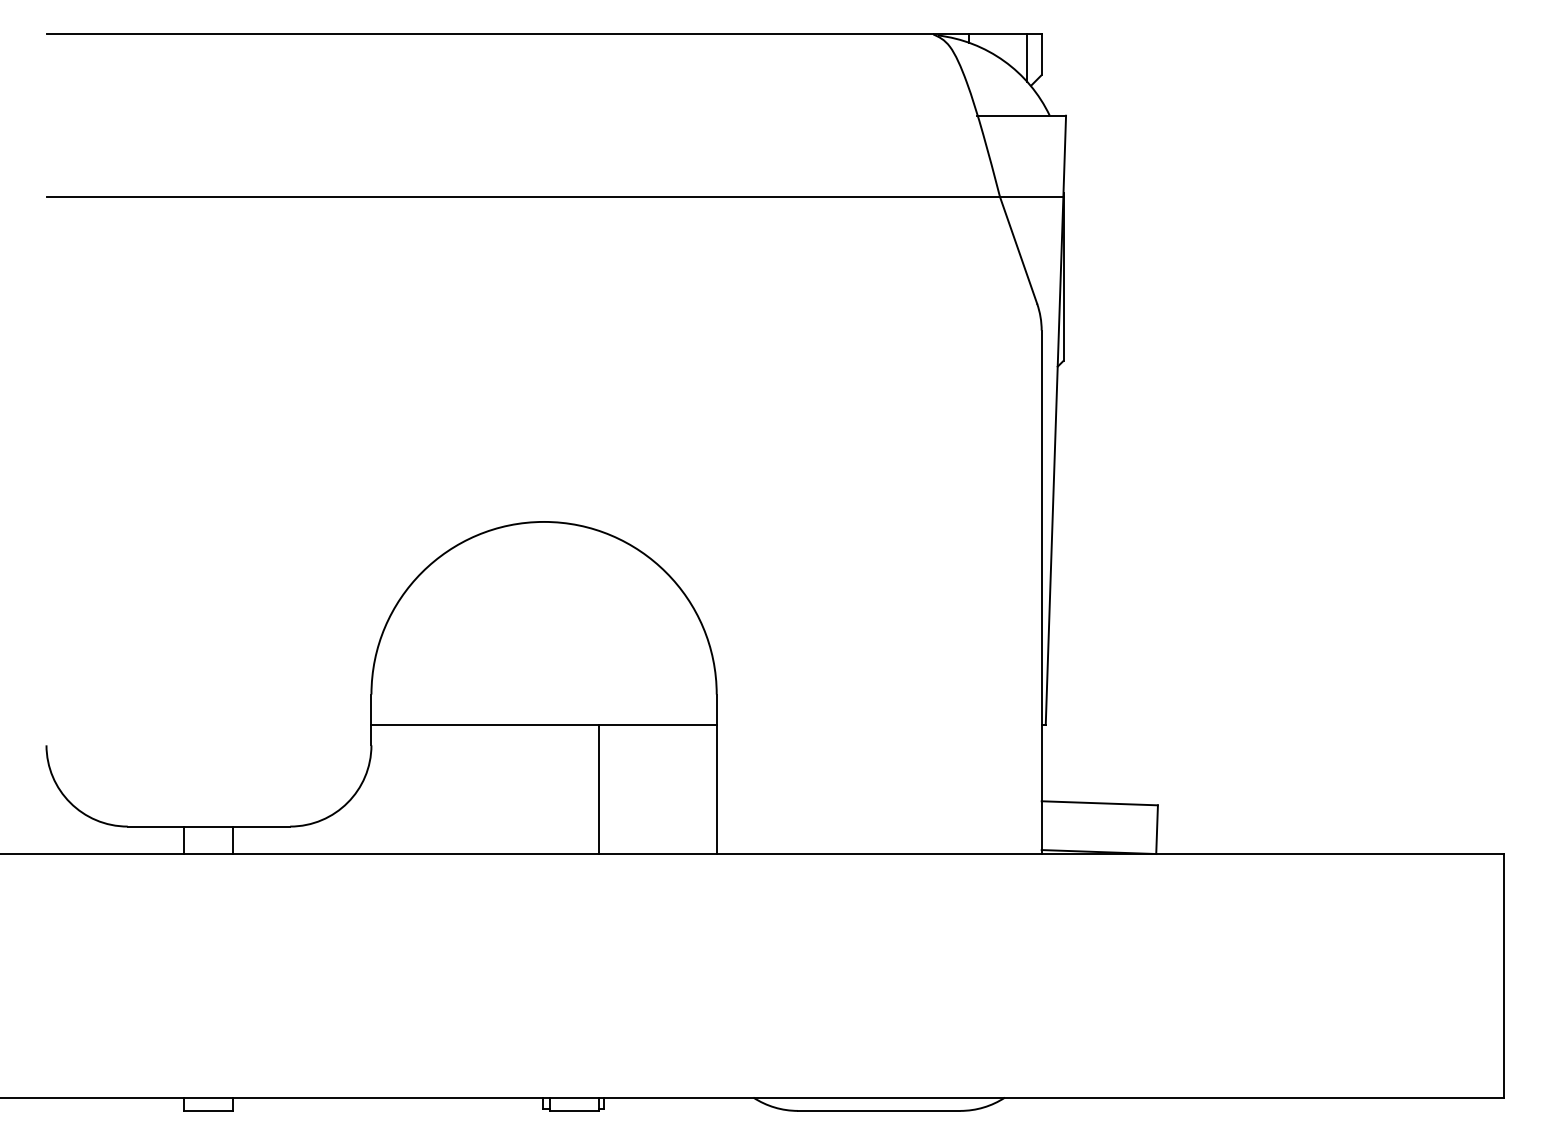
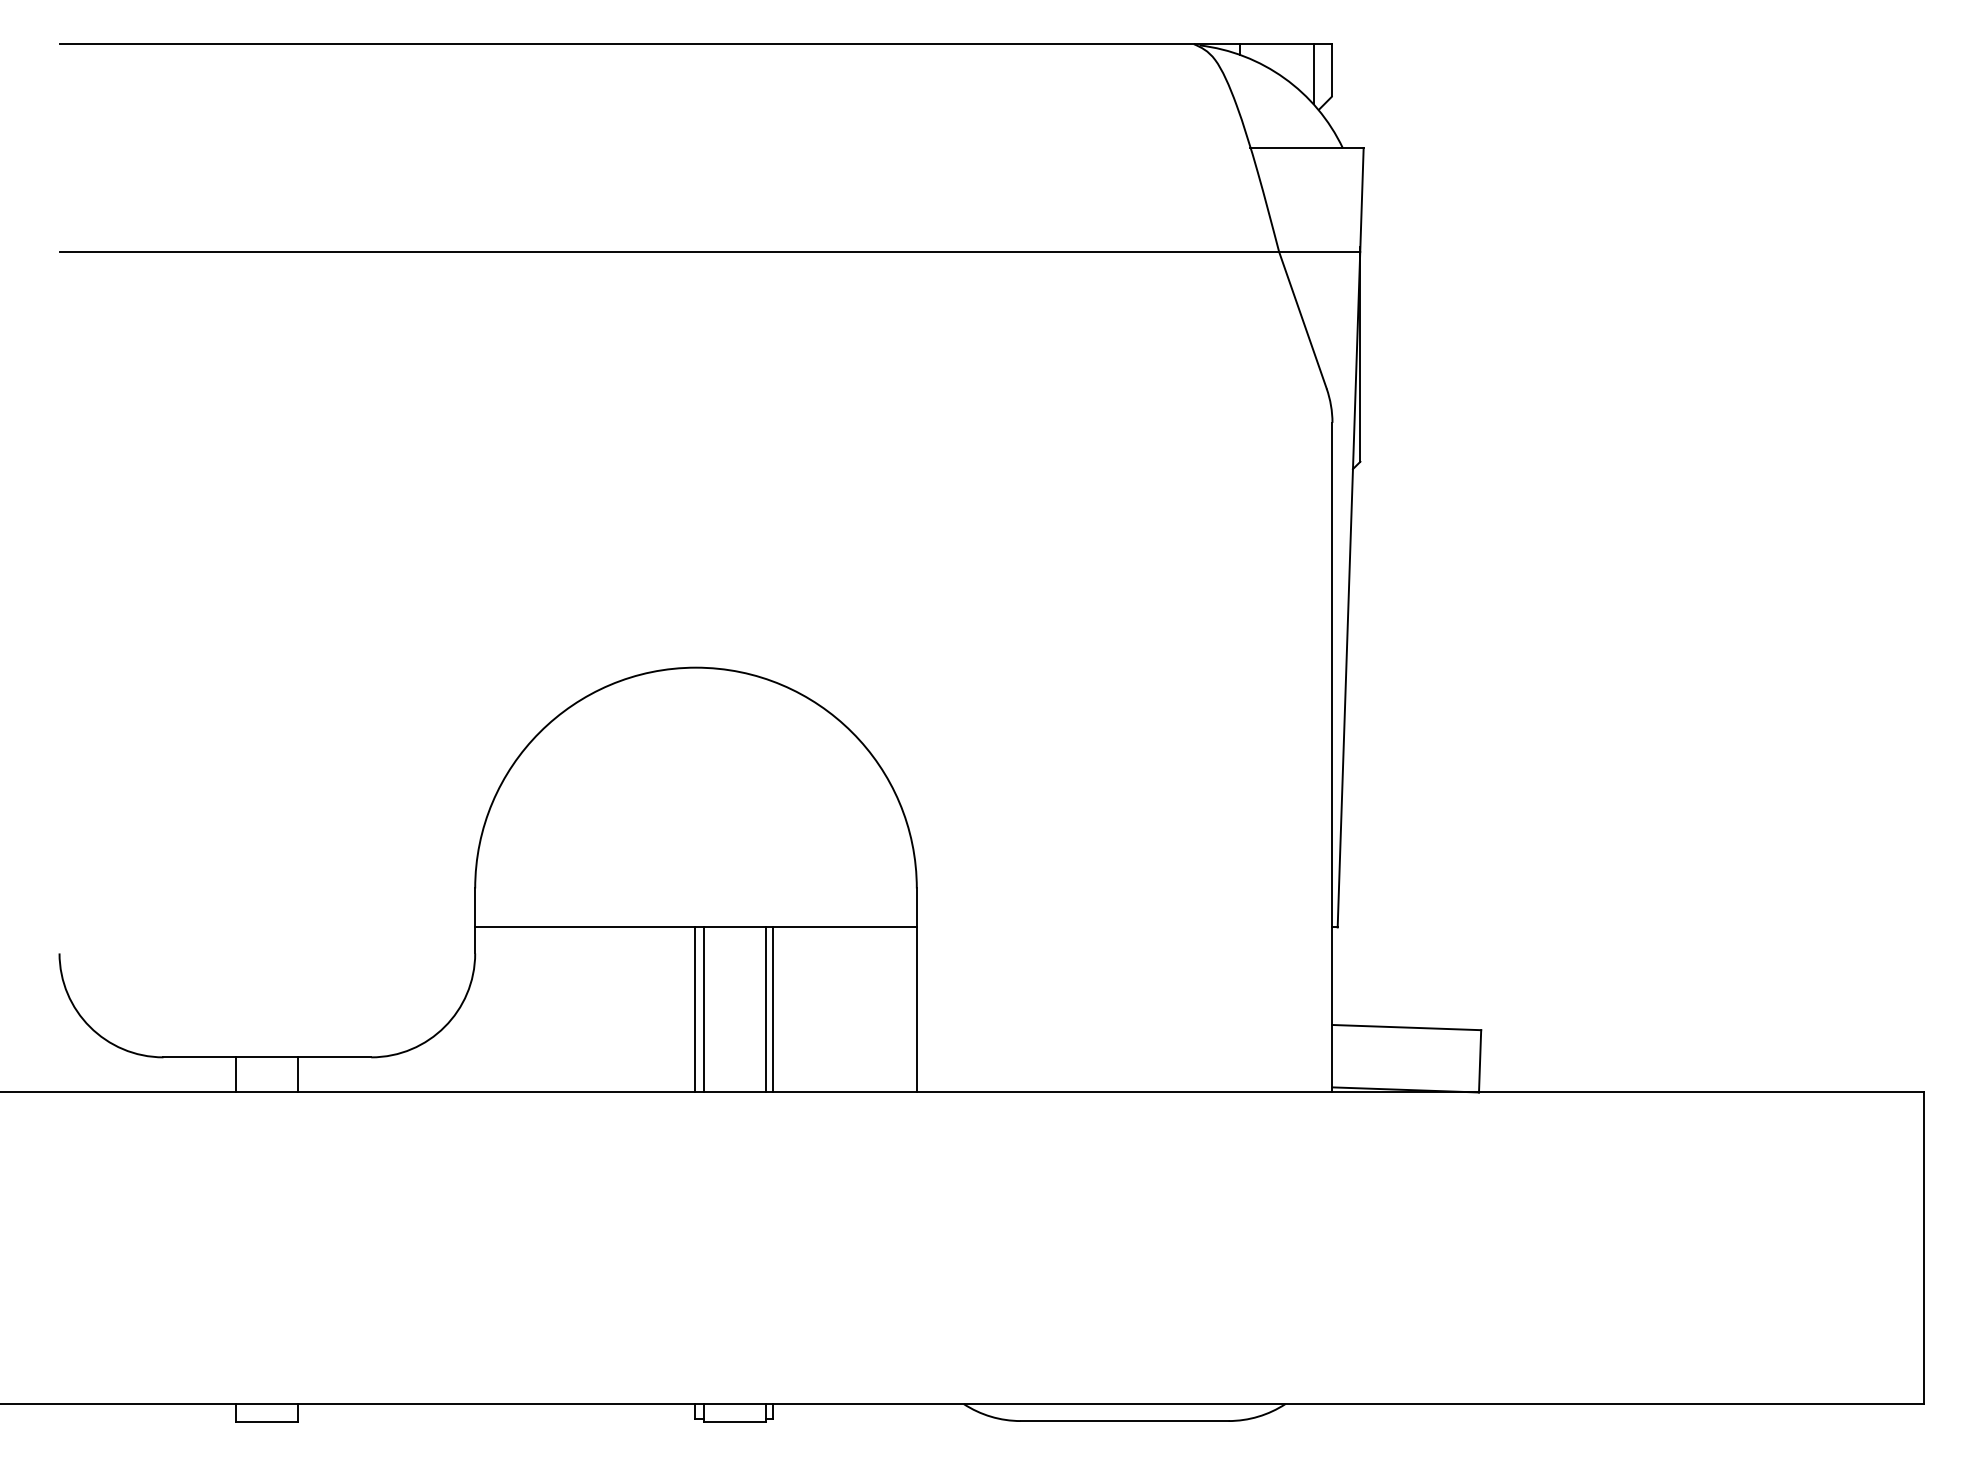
line: (543, 789) -> (695, 1009), added
line: (550, 789) -> (704, 1009), added
line: (604, 789) -> (773, 1009), added

